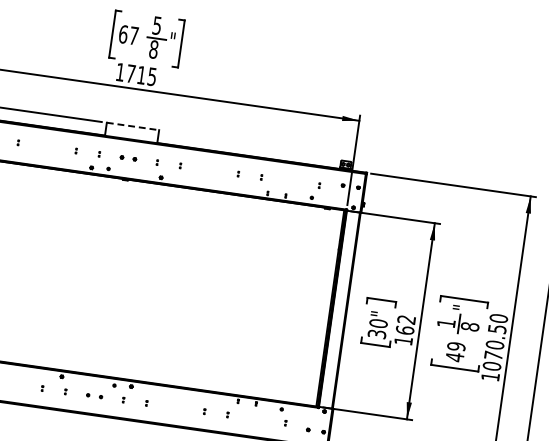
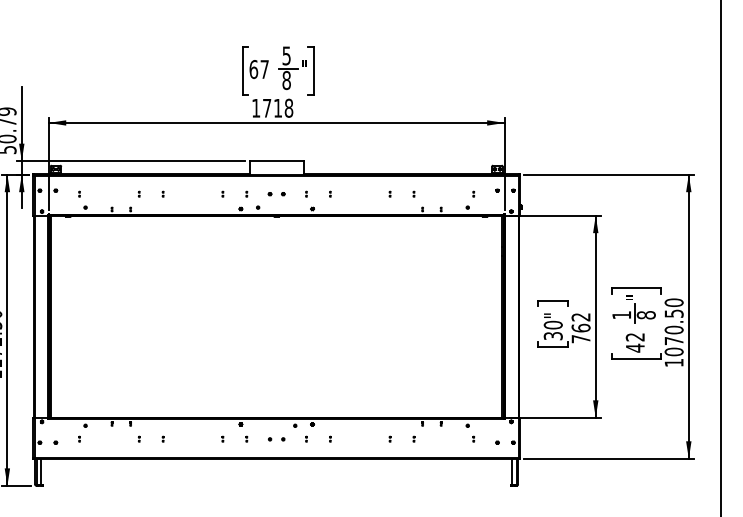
text: (151, 76) -> (288, 107), 1715 -> 1718
line: (132, 126) -> (276, 161), dashed -> solid
text: (402, 341) -> (580, 339), 162 -> 762
text: (455, 346) -> (634, 337), 49 -> 42

